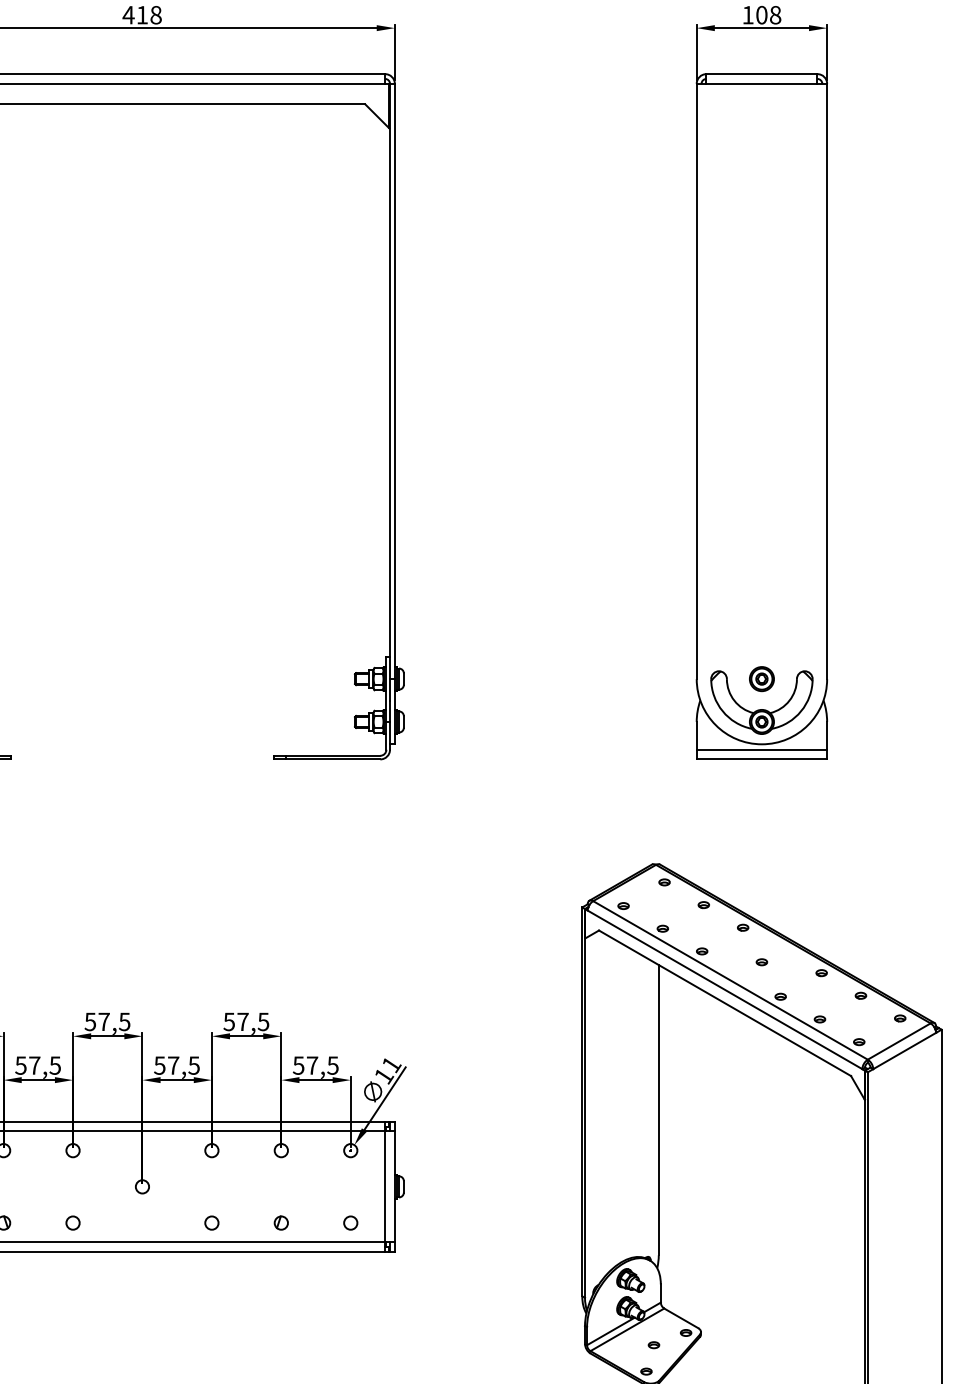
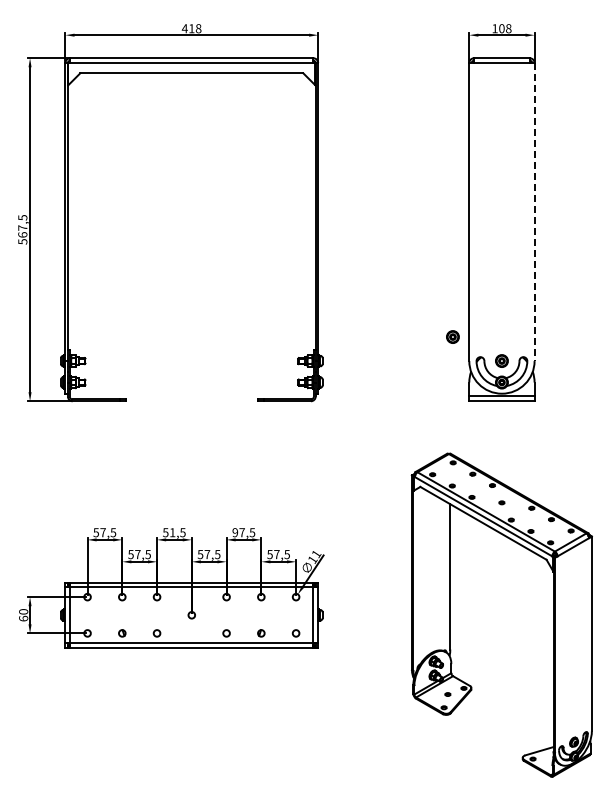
line: (826, 382) -> (534, 212), solid -> dashed
part: (663, 630) -> (452, 336), added
text: (103, 1021) -> (172, 532), 57,5 -> 51,5
text: (229, 1021) -> (235, 532), 57,5 -> 97,5

